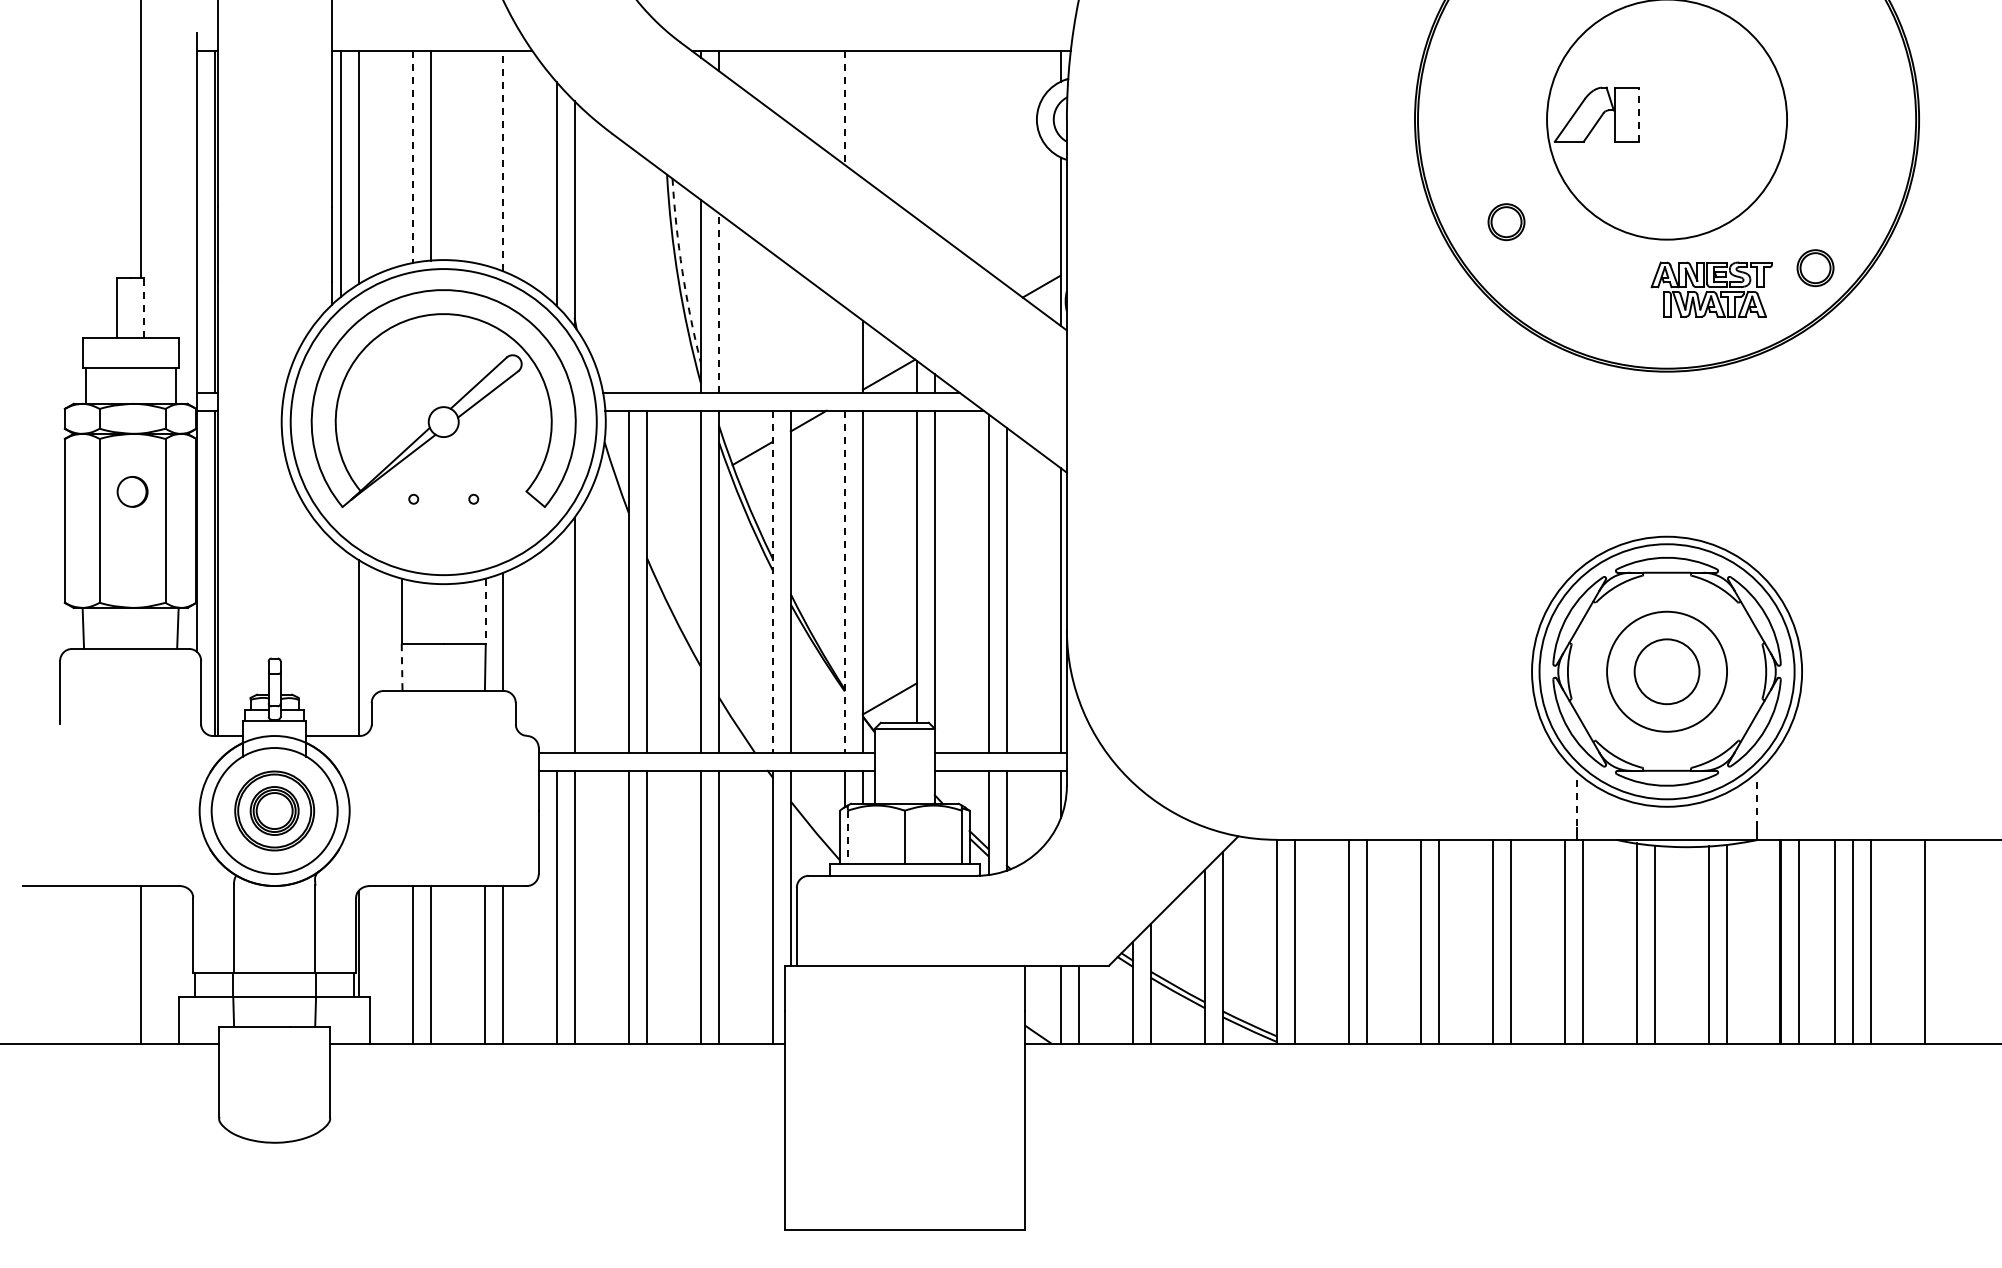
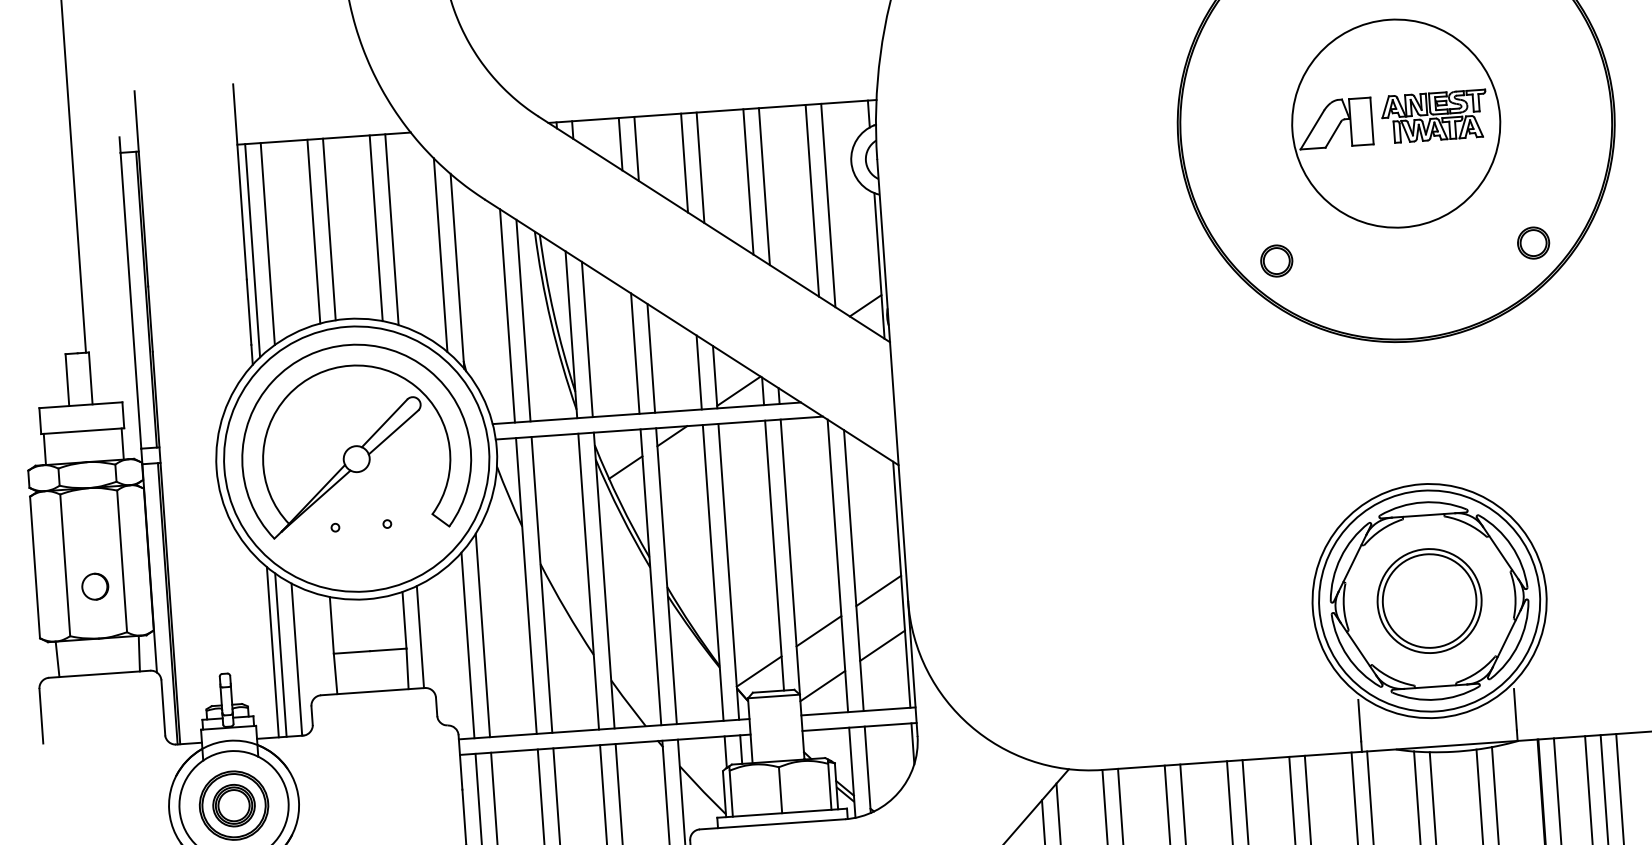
line: (772, 80) -> (620, 143), added
line: (790, 87) -> (636, 148), added
line: (844, 108) -> (684, 163), dashed -> solid
line: (862, 114) -> (700, 167), added
line: (1639, 114) -> (1372, 120), dashed -> solid
line: (916, 134) -> (748, 181), added
line: (934, 141) -> (764, 186), added
line: (412, 157) -> (313, 232), dashed -> solid
line: (484, 157) -> (375, 227), added
line: (502, 160) -> (391, 229), dashed -> solid
line: (988, 161) -> (812, 200), added
line: (1006, 167) -> (827, 204), added
part: (1506, 222) -> (1276, 261), moved
line: (628, 269) -> (507, 316), added
arc: (682, 271) -> (554, 314), dashed -> solid
line: (646, 275) -> (523, 320), added
part: (1711, 289) -> (1434, 116), moved
line: (718, 302) -> (587, 339), dashed -> solid
line: (144, 307) -> (91, 378), dashed -> solid
line: (772, 322) -> (634, 353), added
line: (790, 329) -> (650, 358), added
line: (844, 349) -> (698, 372), added
circle: (132, 491) -> (95, 586), moved
line: (772, 582) -> (650, 577), dashed -> solid
line: (844, 582) -> (712, 573), dashed -> solid
line: (485, 611) -> (404, 620), dashed -> solid
line: (1033, 615) -> (878, 590), added
line: (331, 637) -> (272, 652), added
line: (340, 641) -> (280, 655), added
line: (556, 645) -> (467, 645), added
line: (961, 656) -> (818, 630), added
line: (402, 668) -> (335, 674), dashed -> solid
circle: (1667, 671) -> (1429, 600), size x1.67
line: (1033, 678) -> (882, 645), added
line: (961, 720) -> (822, 685), added
line: (1757, 803) -> (1515, 709), dashed -> solid
line: (1577, 804) -> (1360, 721), dashed -> solid
line: (847, 837) -> (730, 793), dashed -> solid

